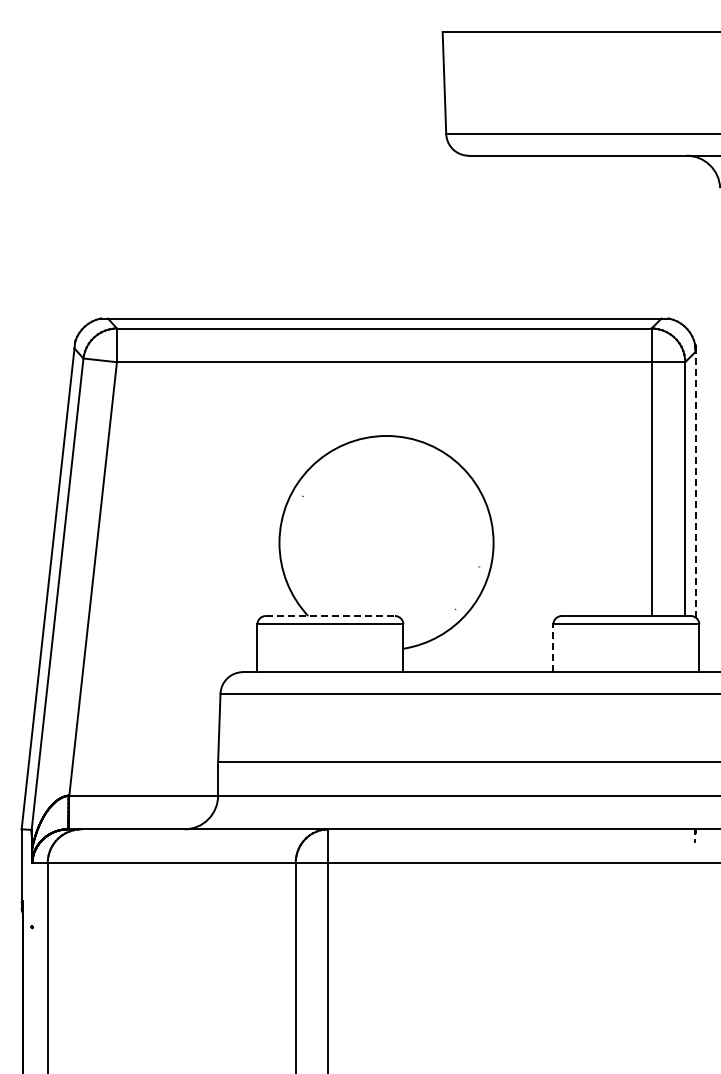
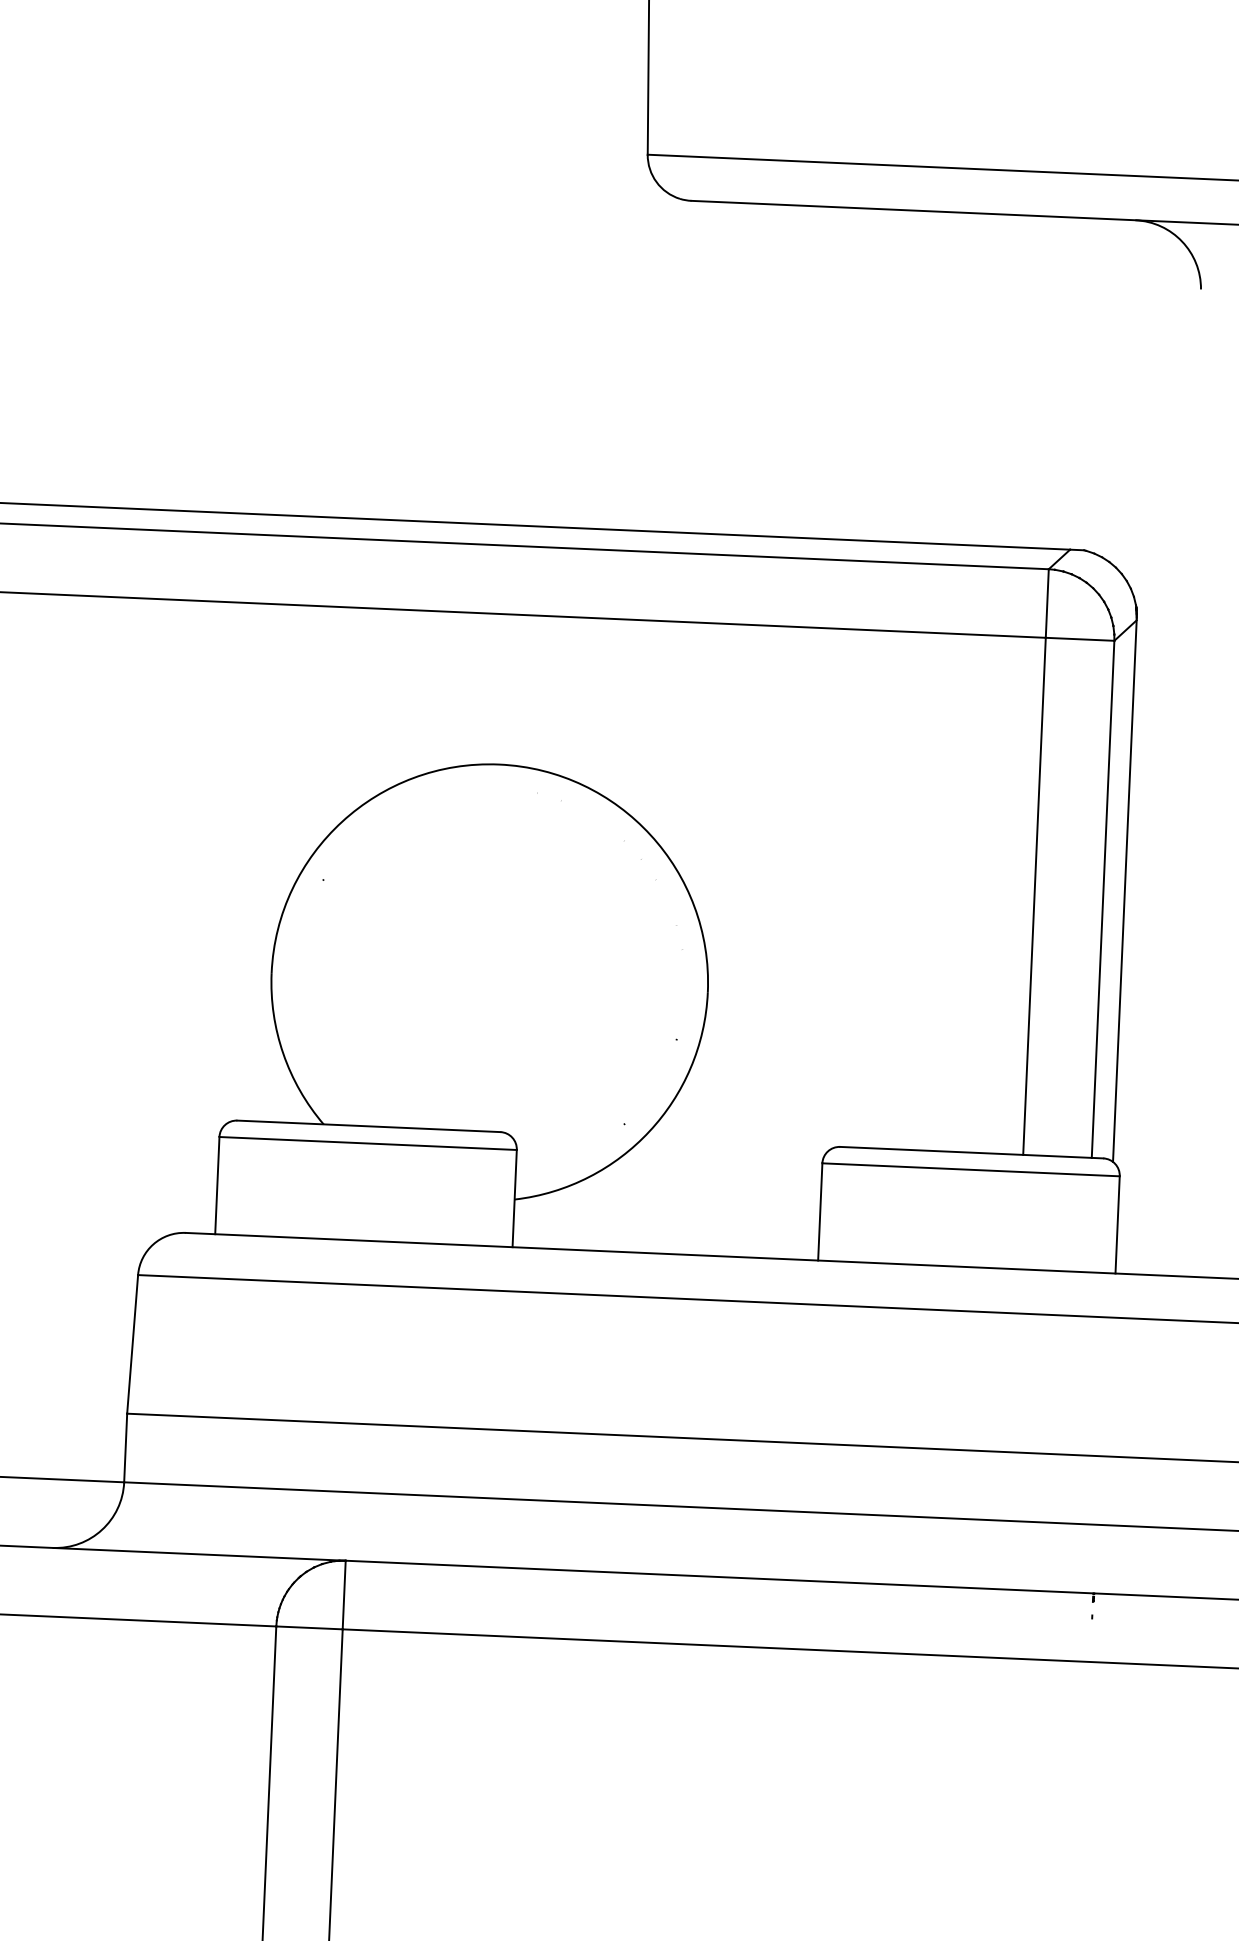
line: (695, 484) -> (1124, 890), dashed -> solid
line: (330, 616) -> (369, 1127), dashed -> solid
line: (553, 648) -> (820, 1212), dashed -> solid

